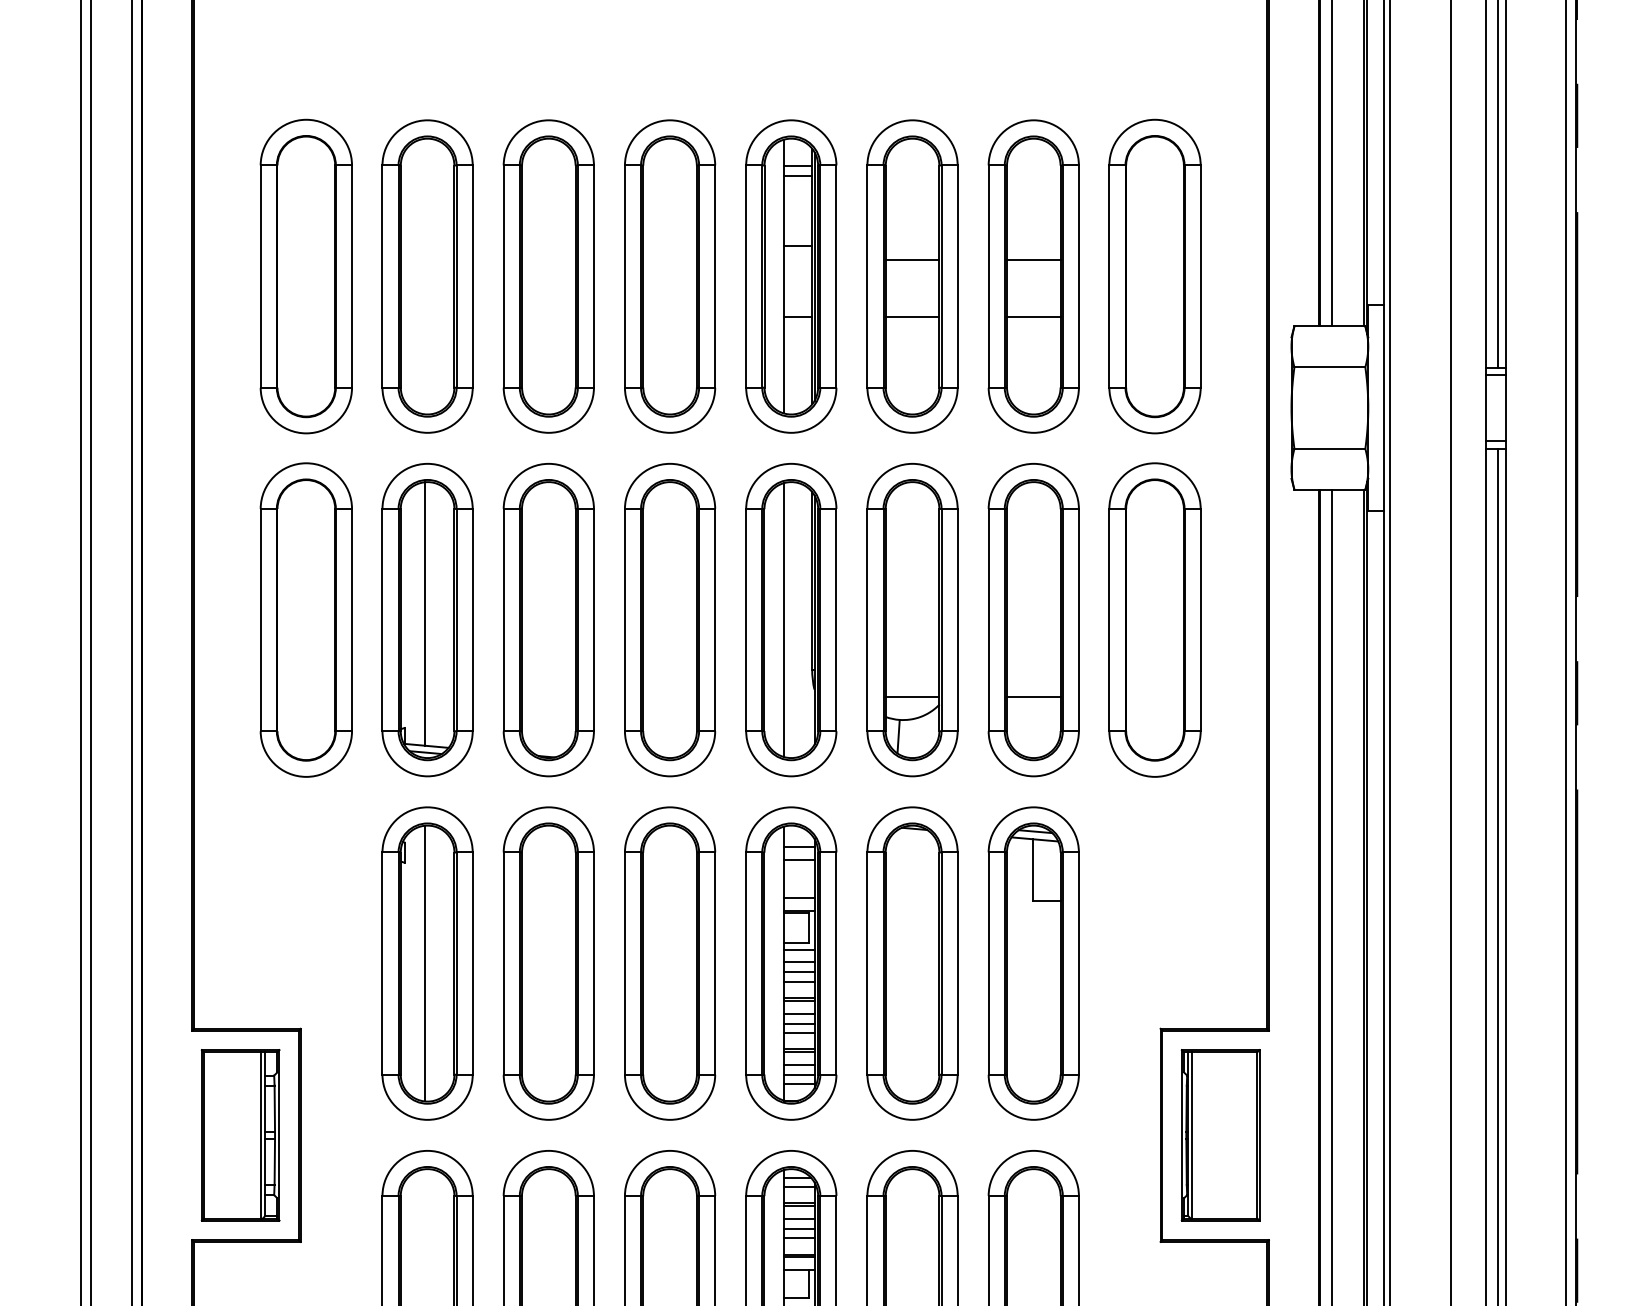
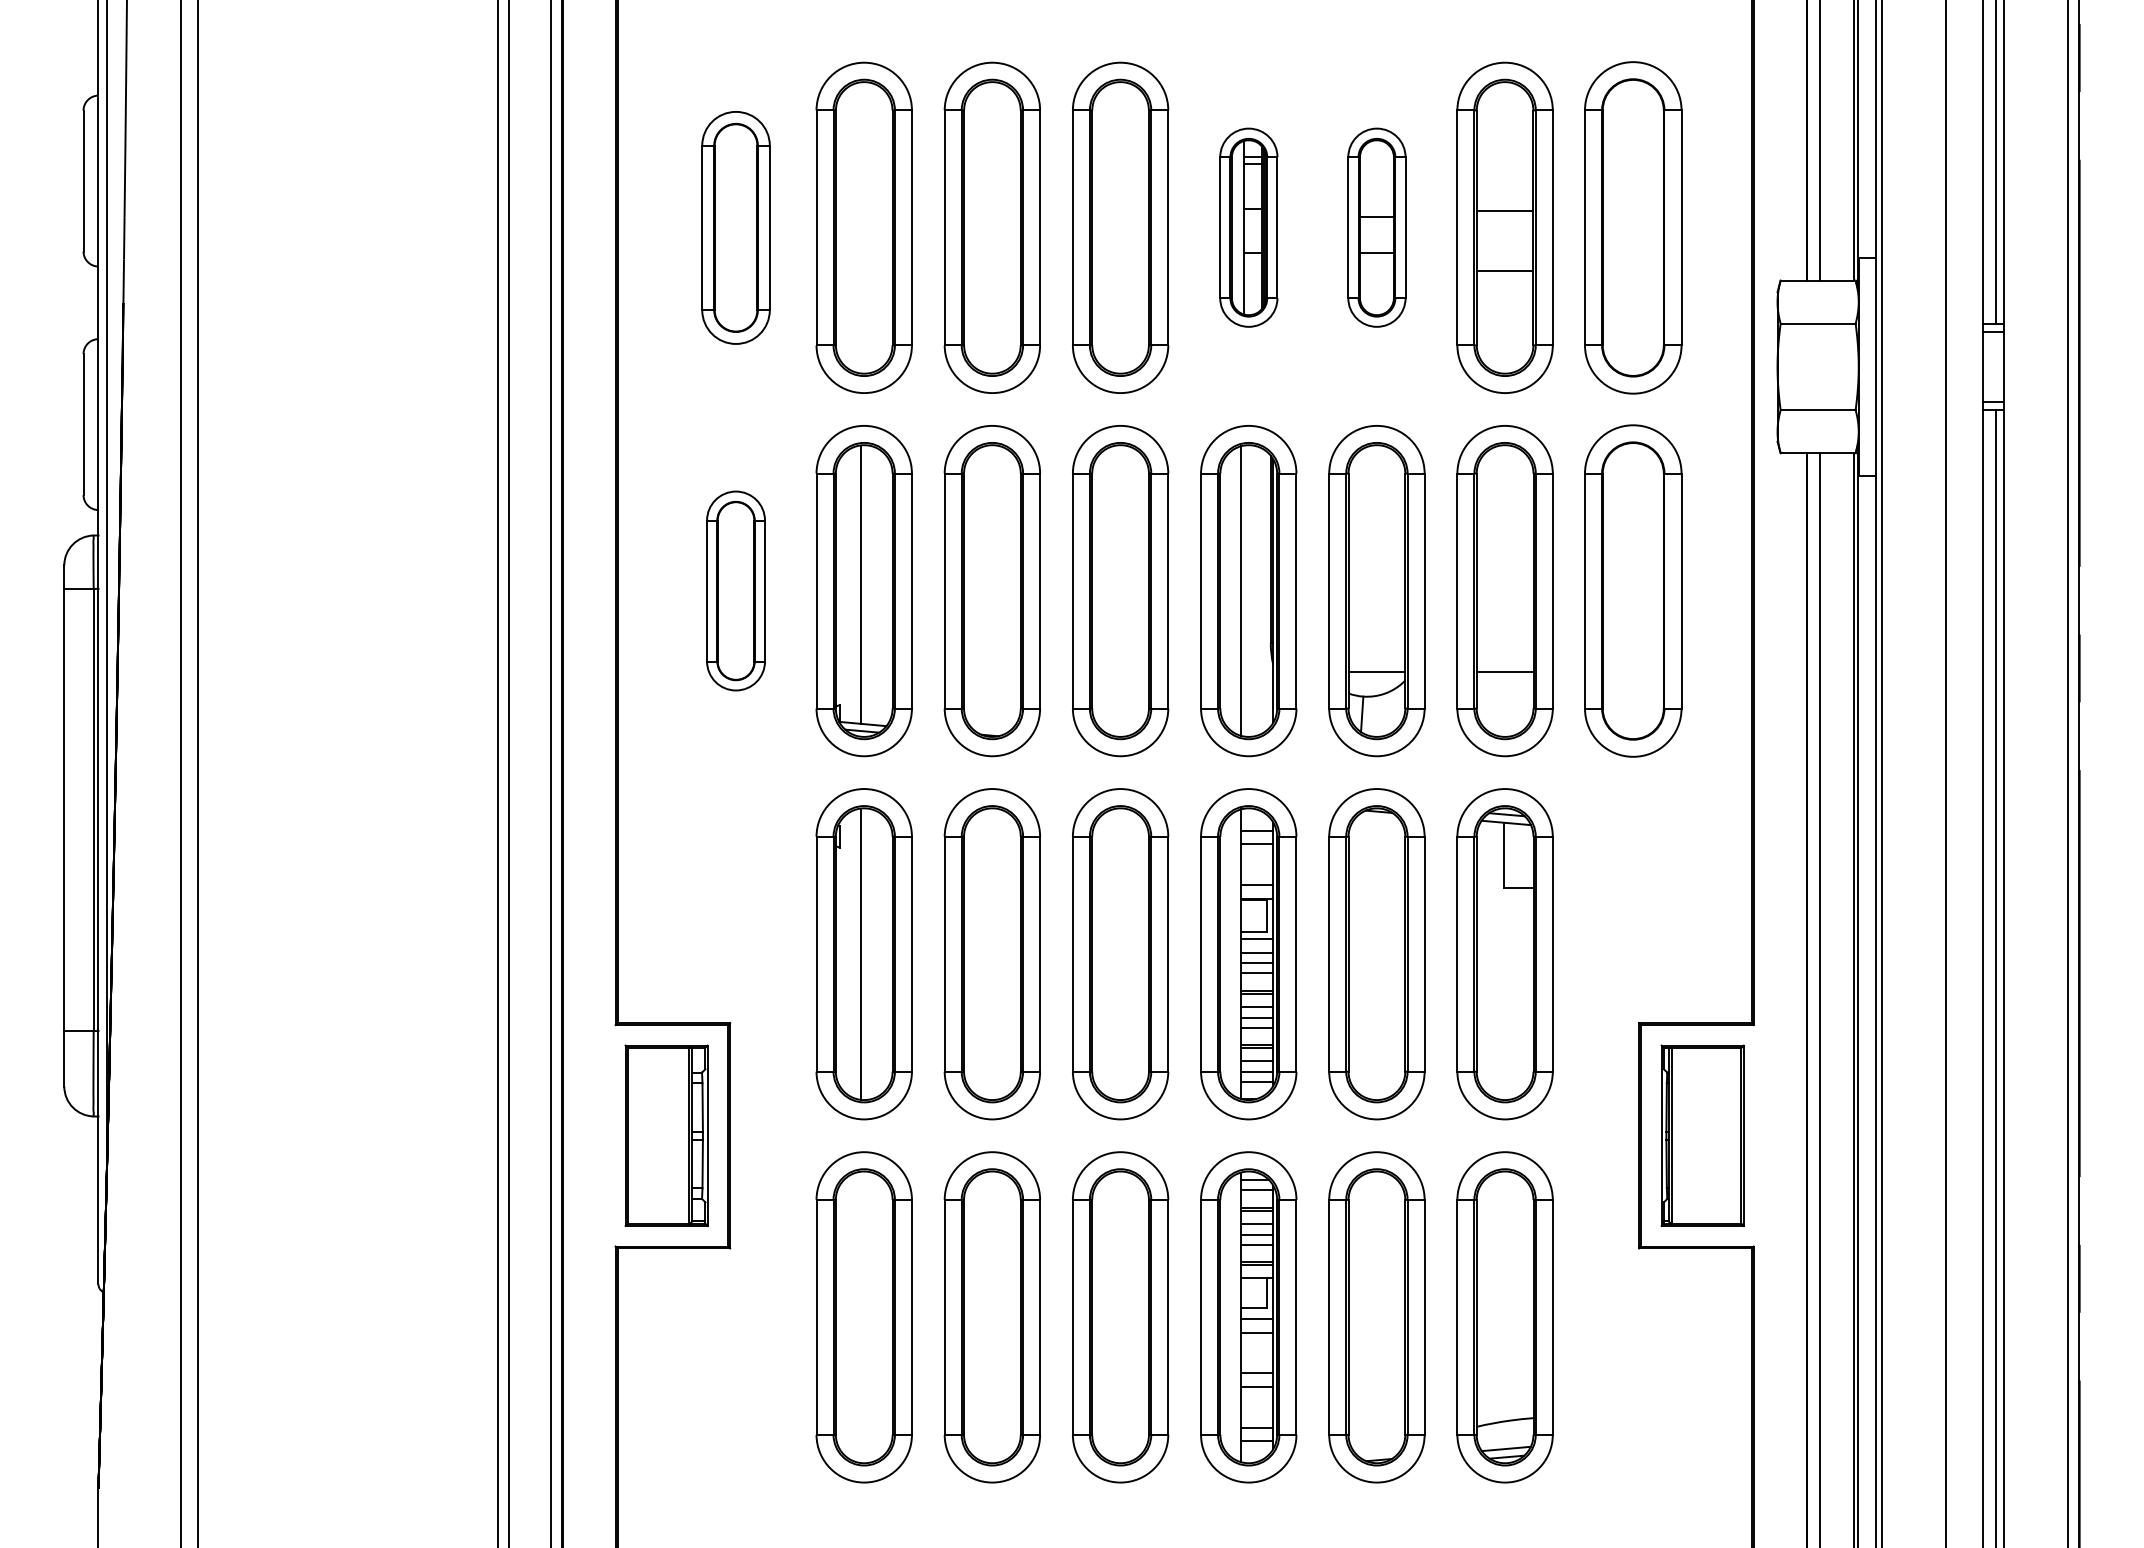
part: (305, 276) -> (735, 227), size x0.7
part: (791, 276) -> (1248, 227), size x0.6
part: (912, 276) -> (1376, 227), size x0.6
part: (305, 619) -> (735, 590), size x0.6

